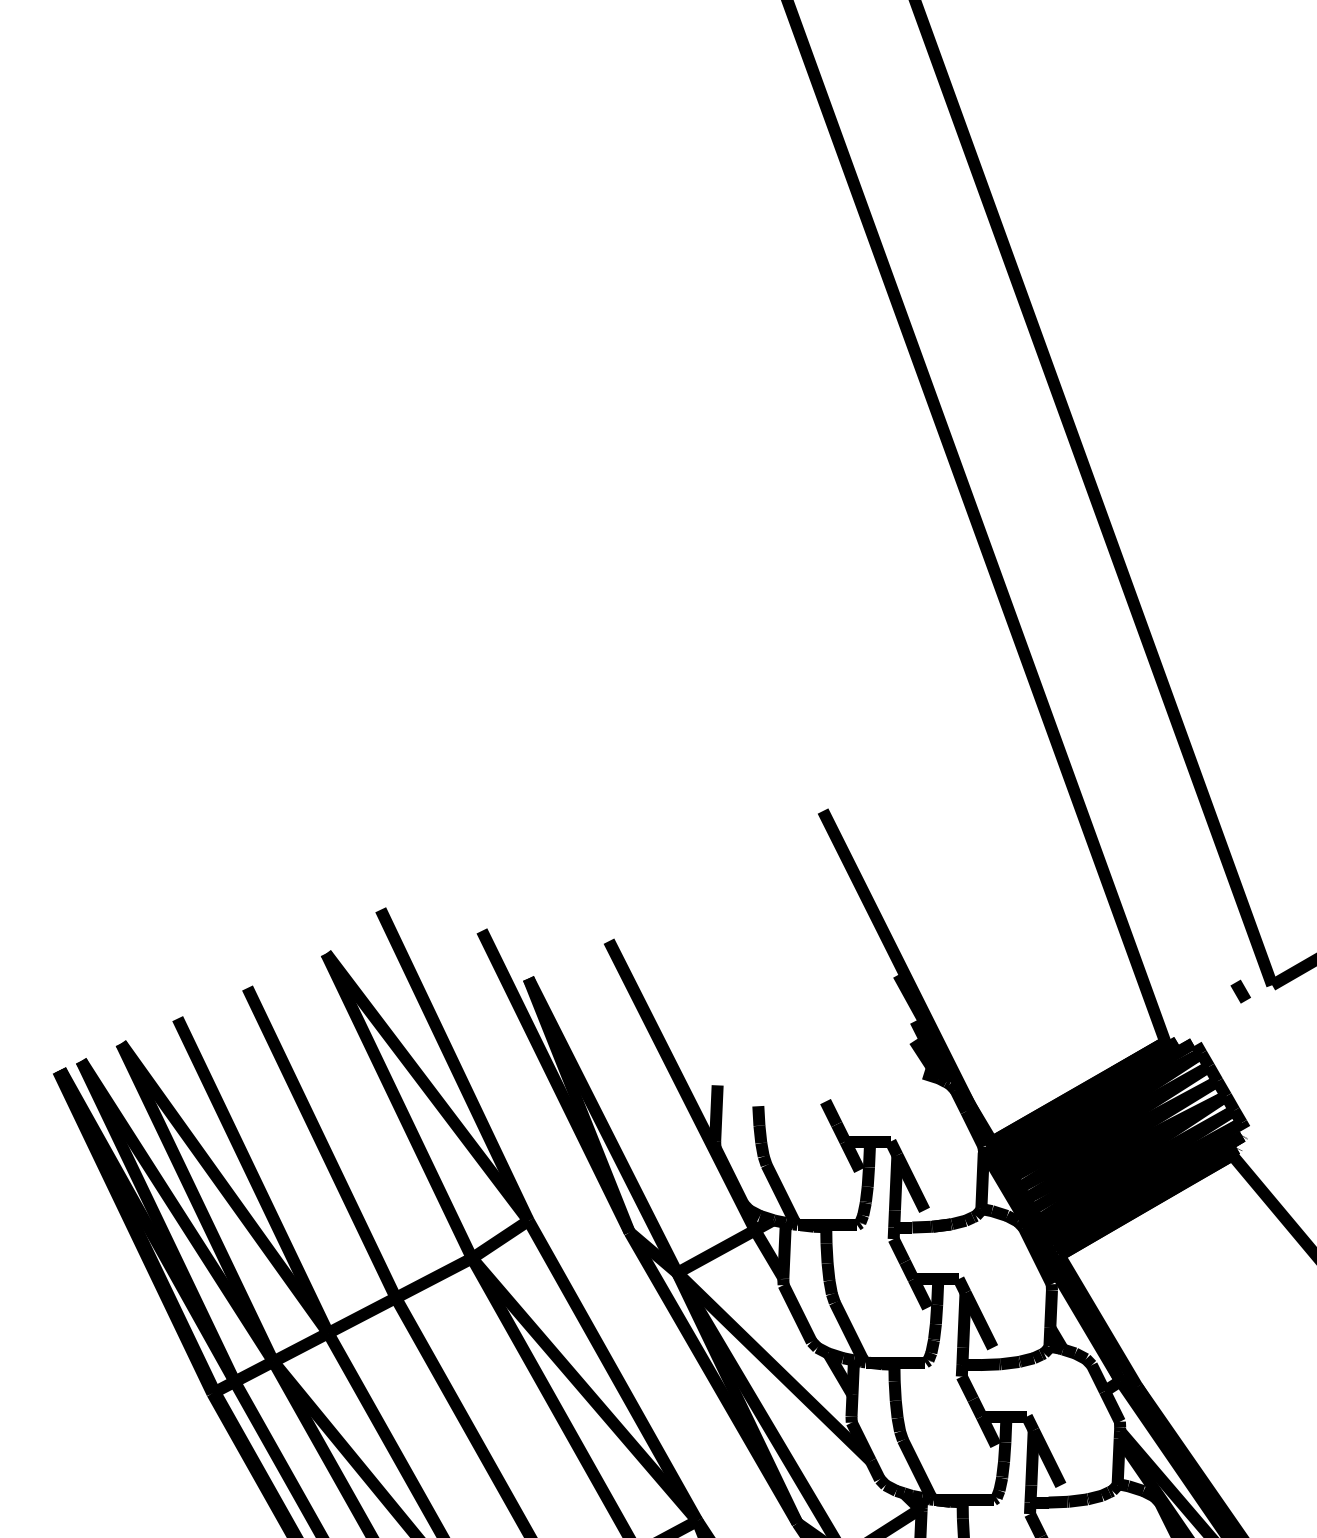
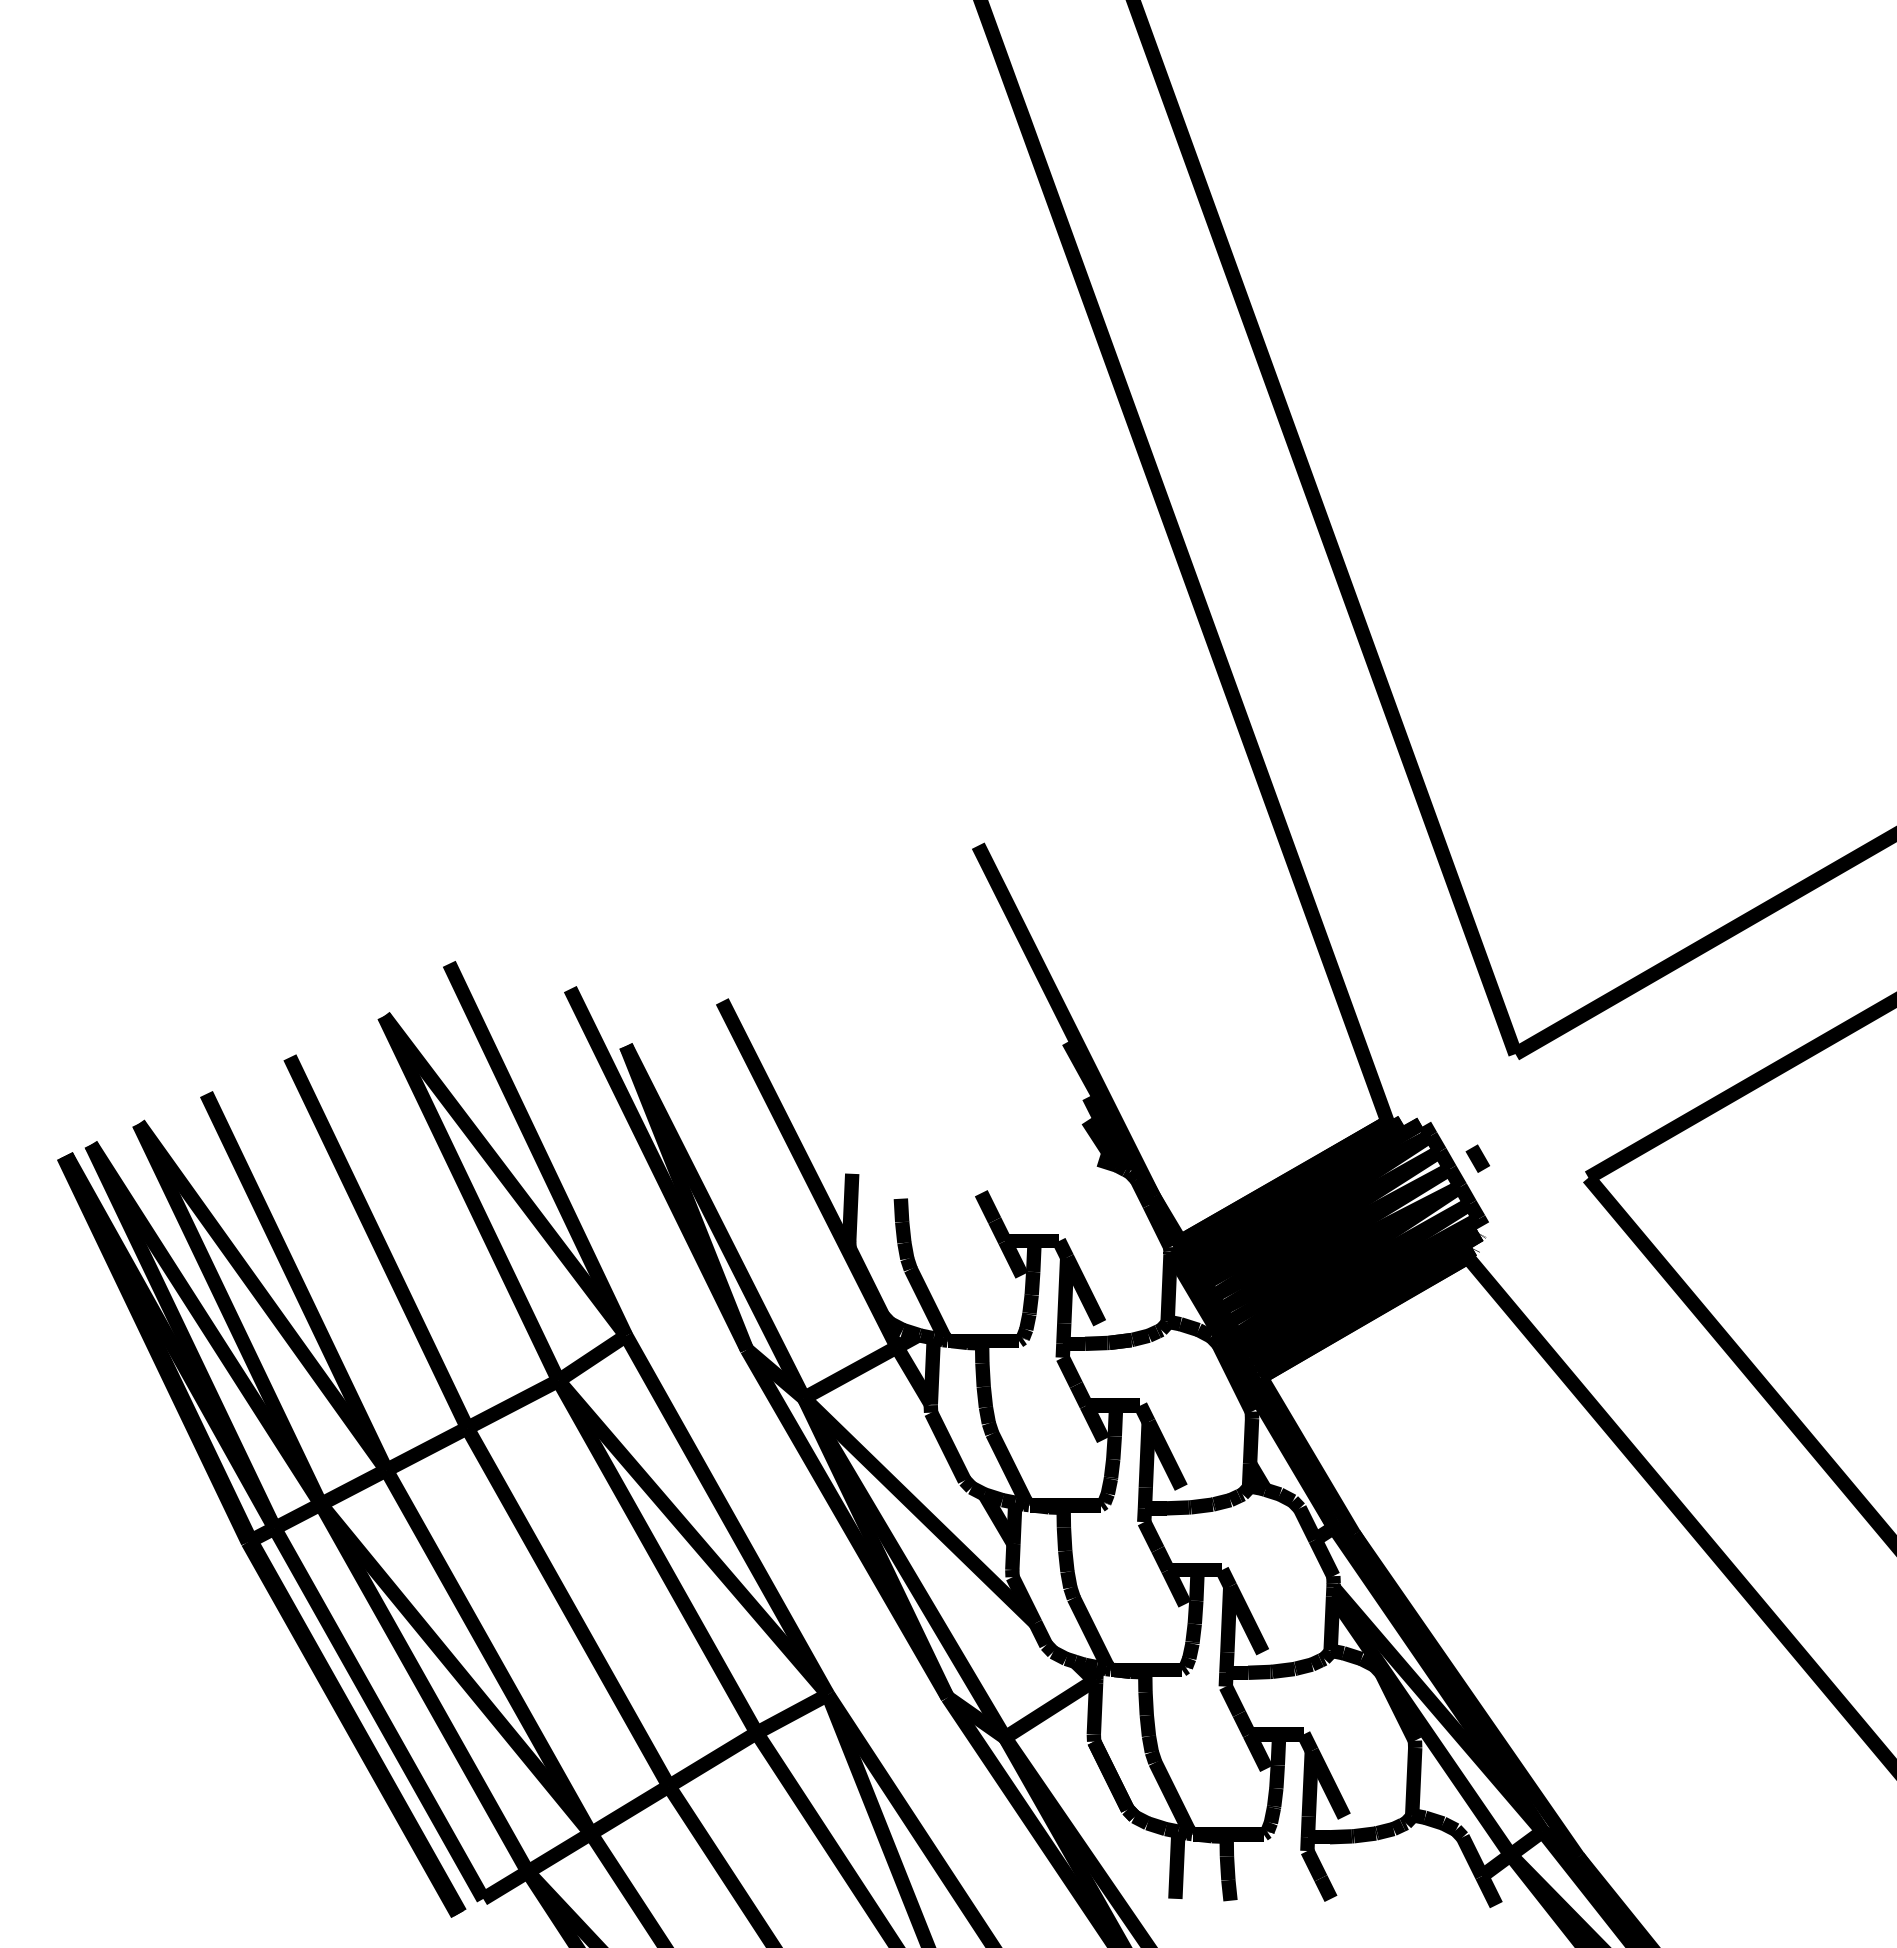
line: (1240, 991) -> (1477, 1158), moved

